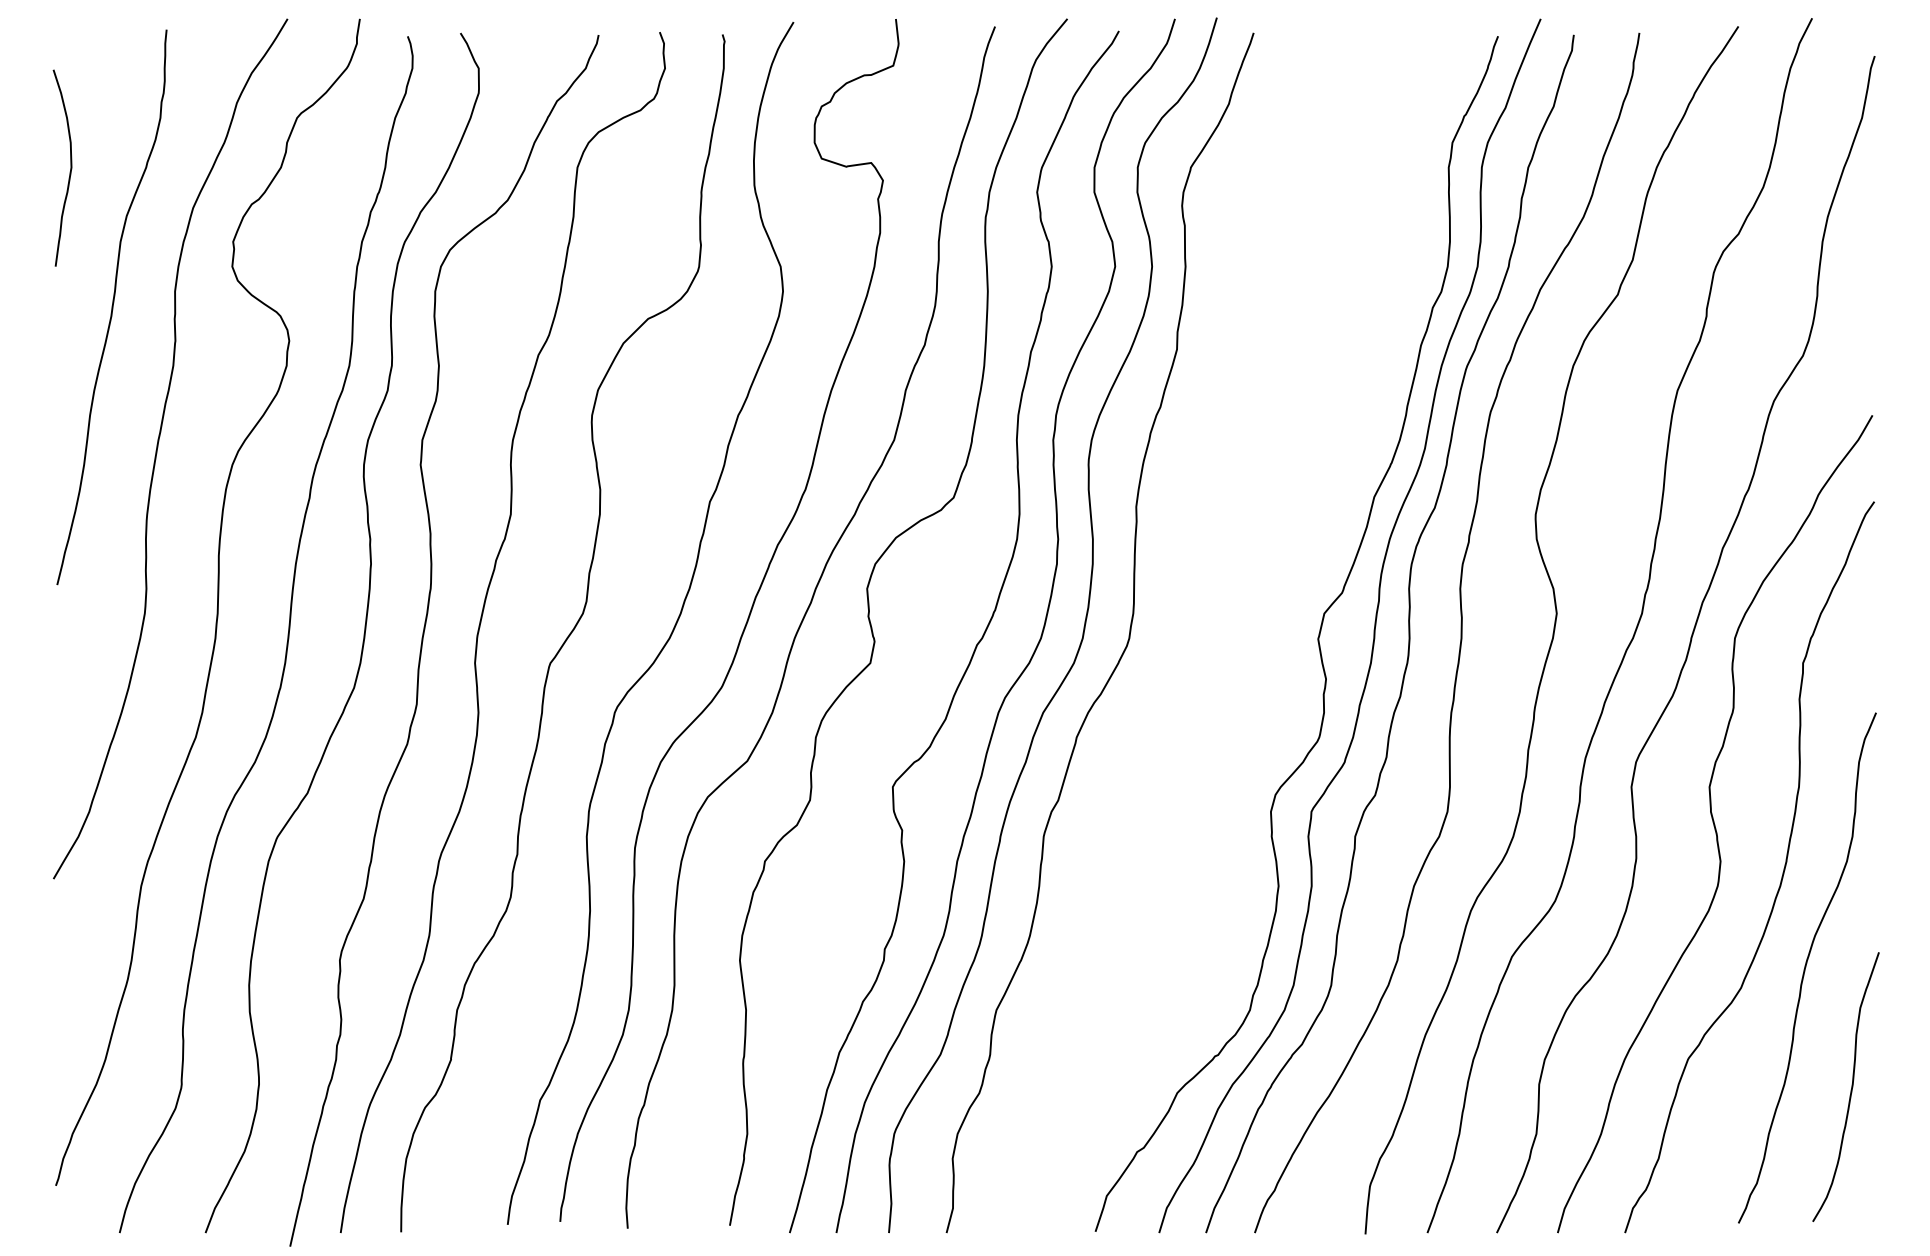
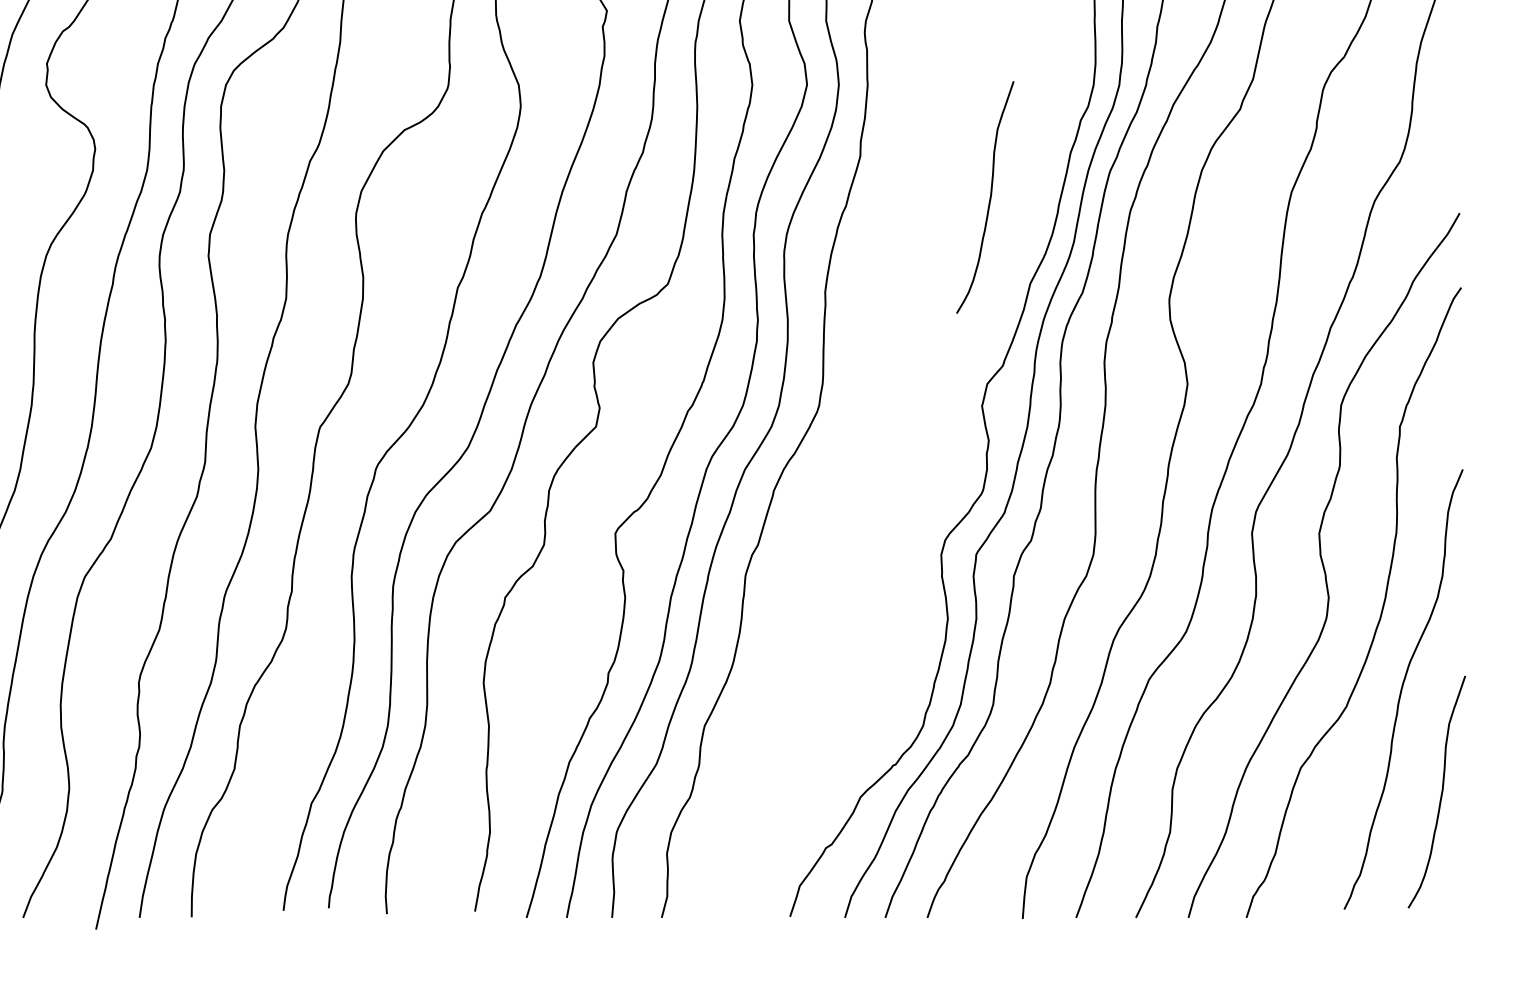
curve: (1327, 396) -> (990, 196), added

